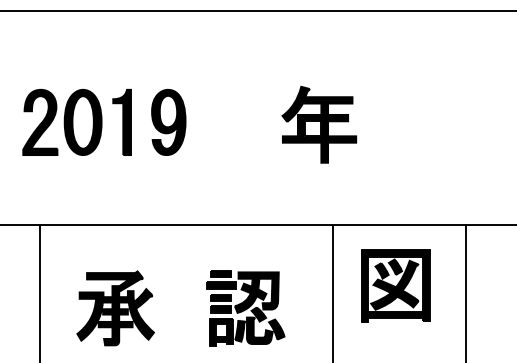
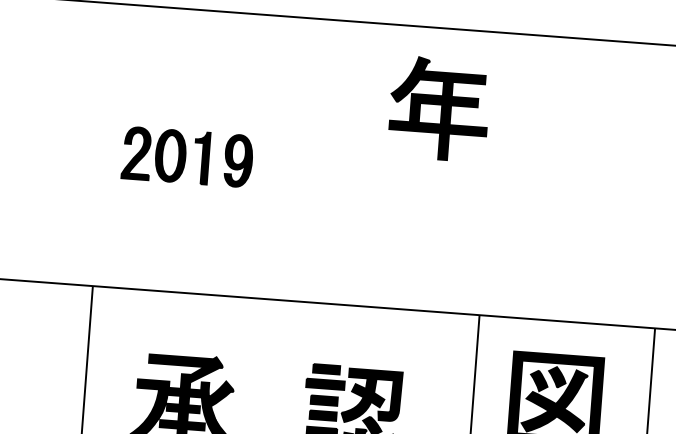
part: (104, 121) -> (187, 156), size x0.6
part: (319, 124) -> (439, 108), moved

